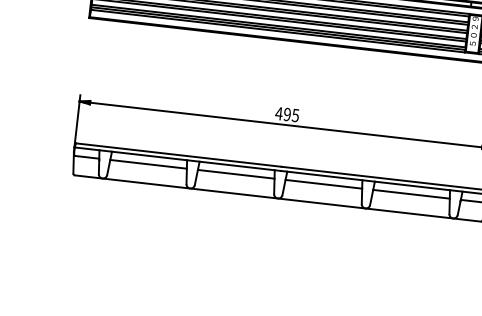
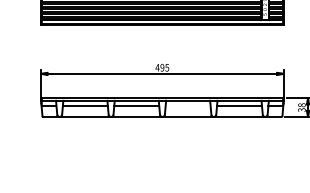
line: (322, 183) -> (187, 105), removed

